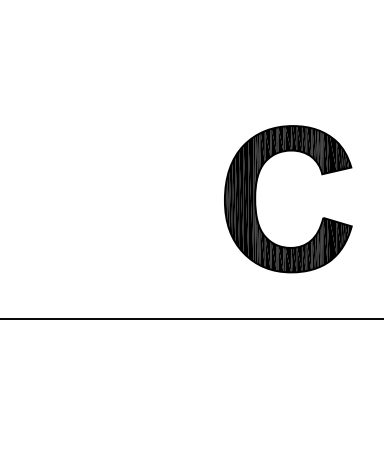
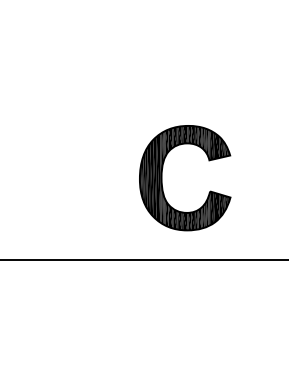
part: (256, 199) -> (162, 178), moved

